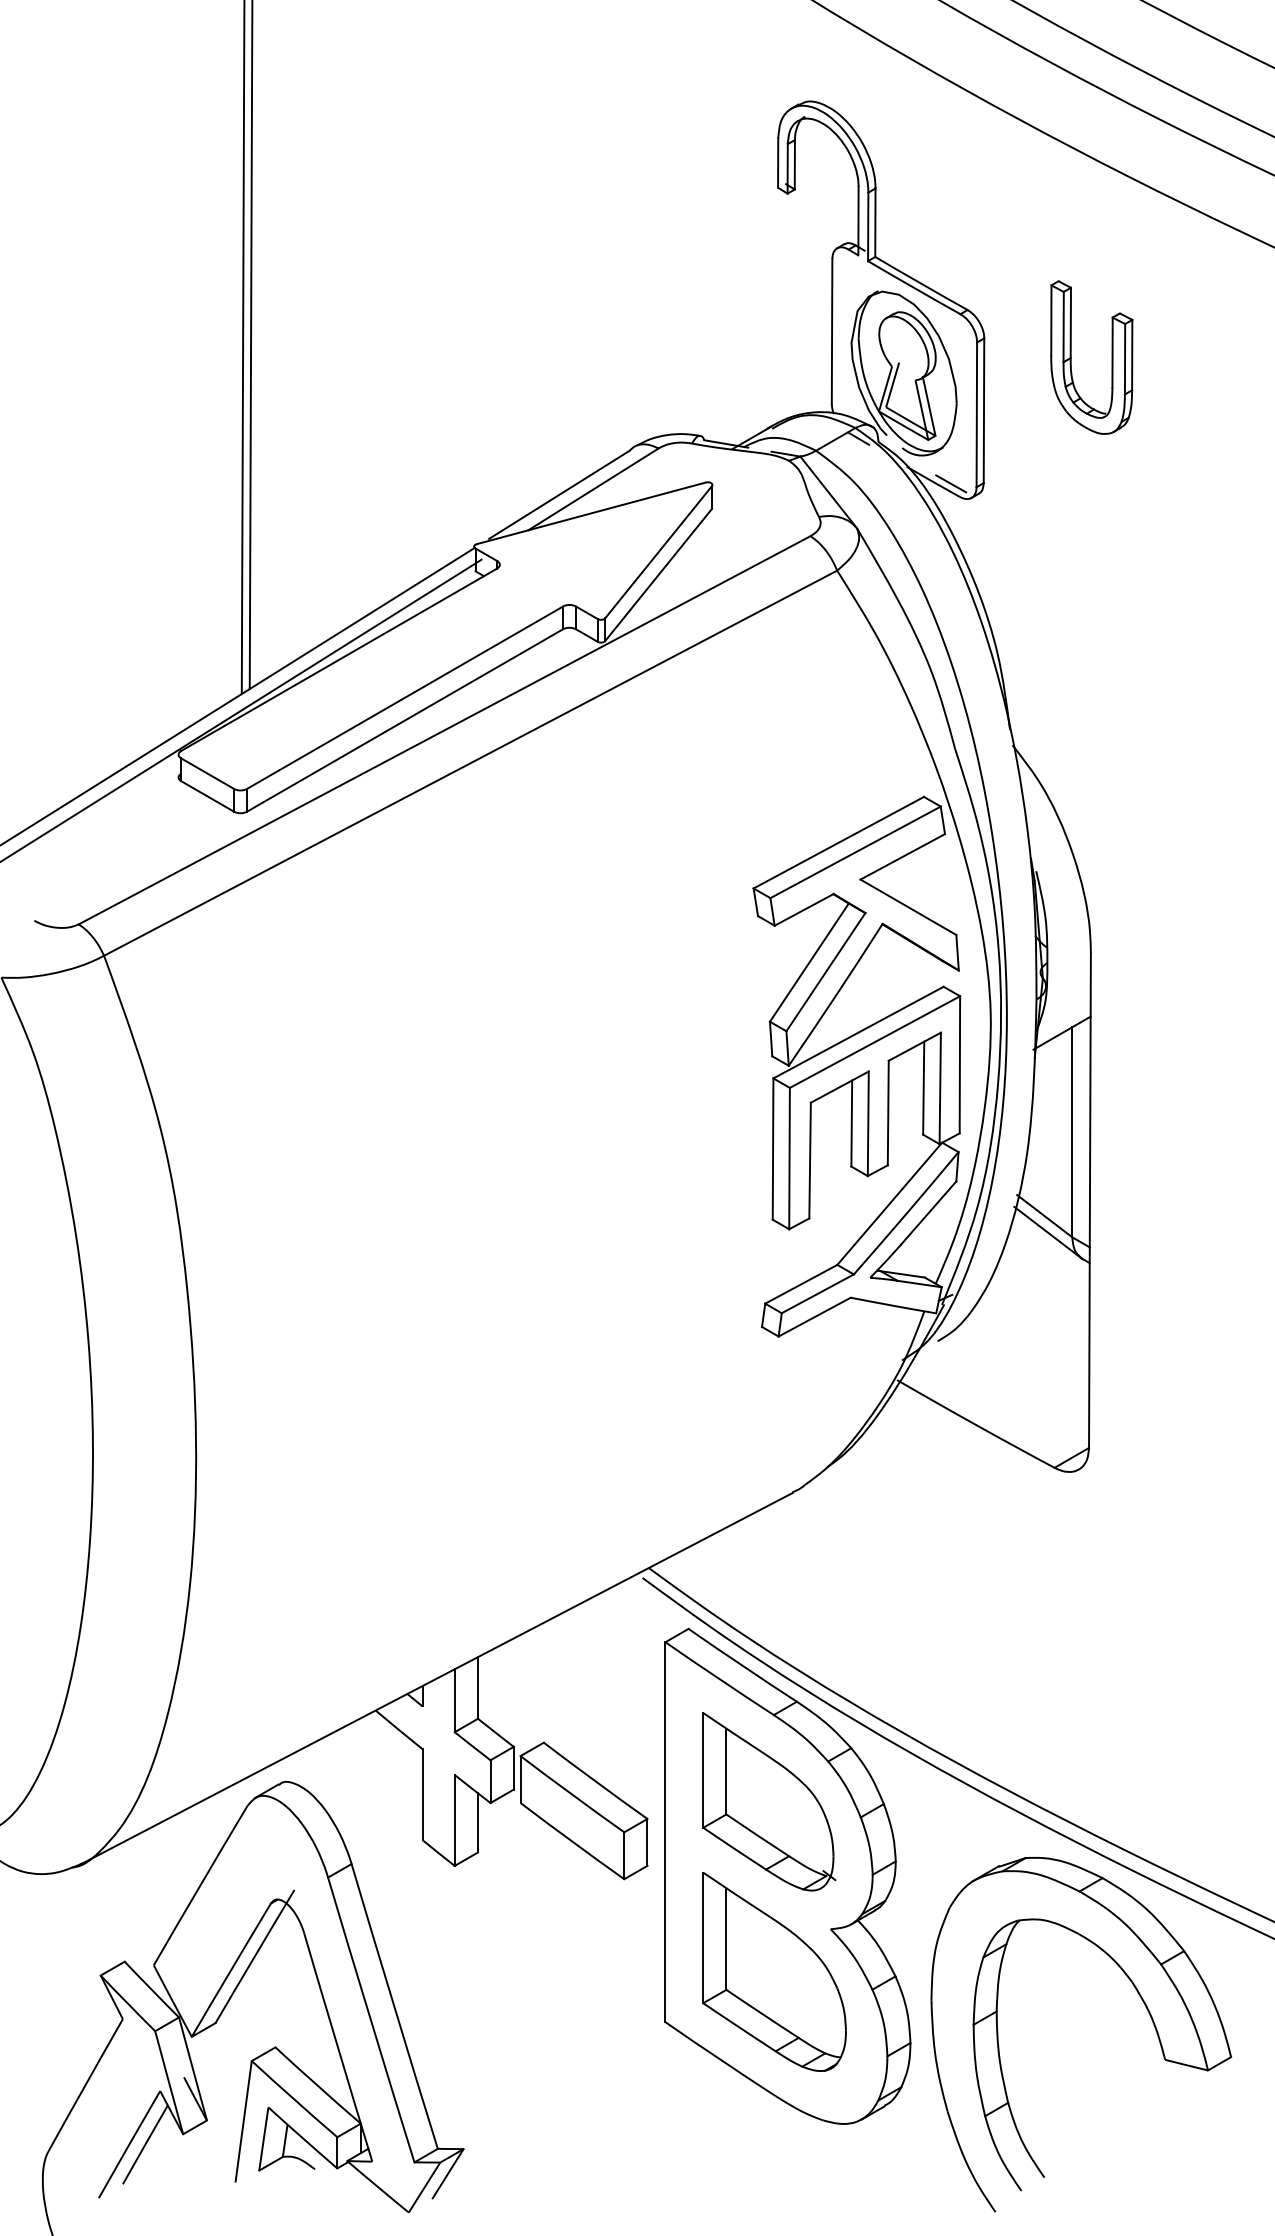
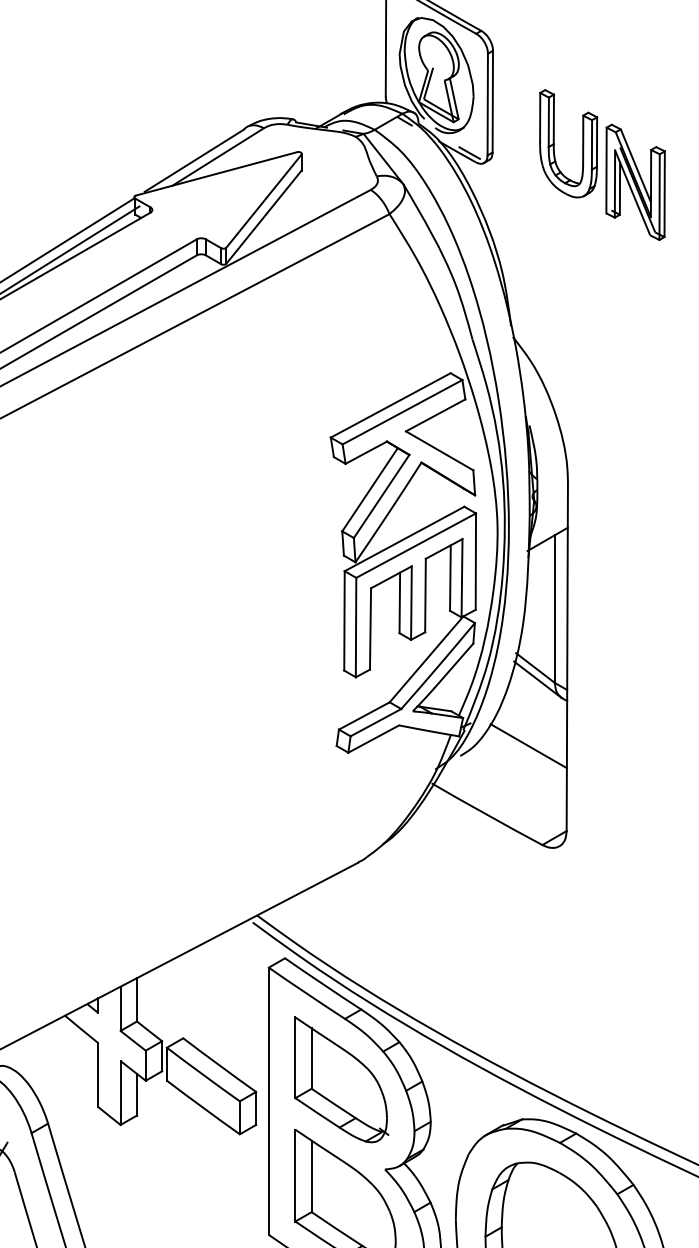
part: (1071, 357) -> (554, 143), moved
part: (1186, 525) -> (635, 182), added
line: (1034, 1326) -> (528, 745), added

